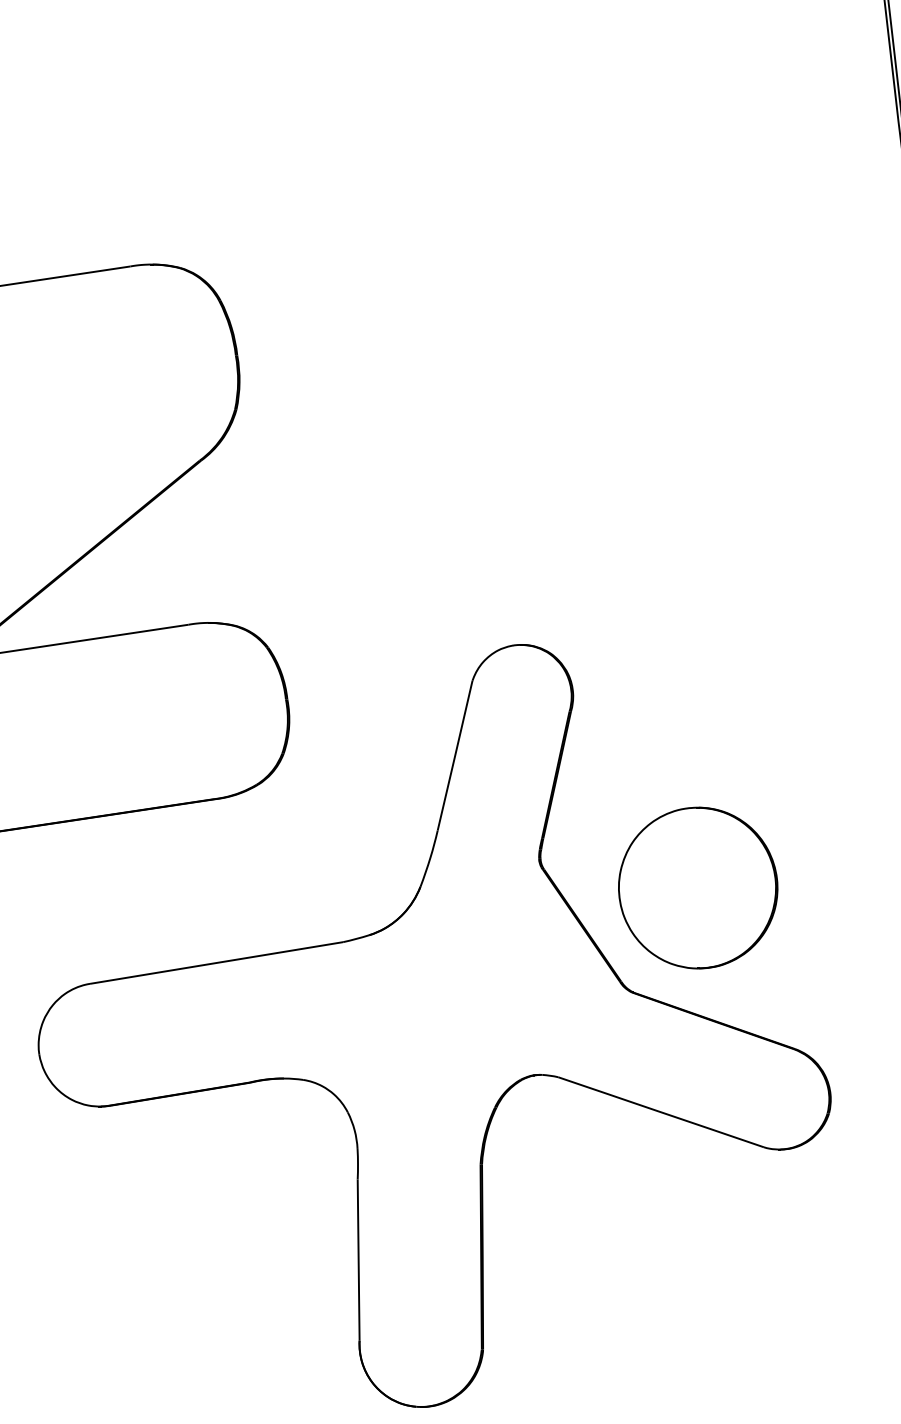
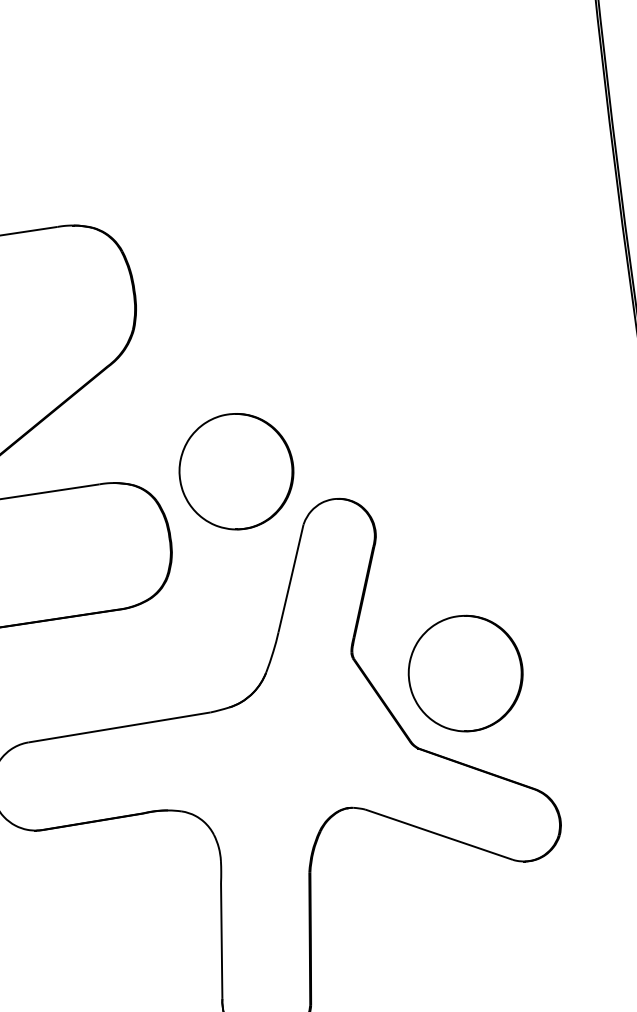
part: (379, 606) -> (236, 471), added

